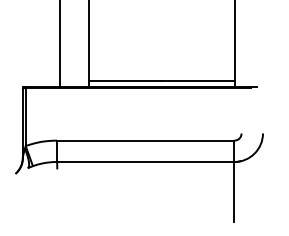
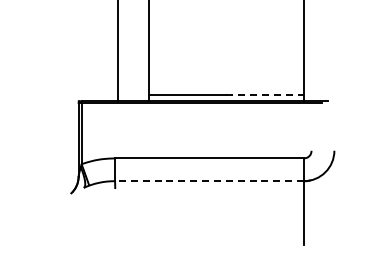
line: (198, 81) -> (265, 95), solid -> dashed
line: (145, 162) -> (209, 181), solid -> dashed

